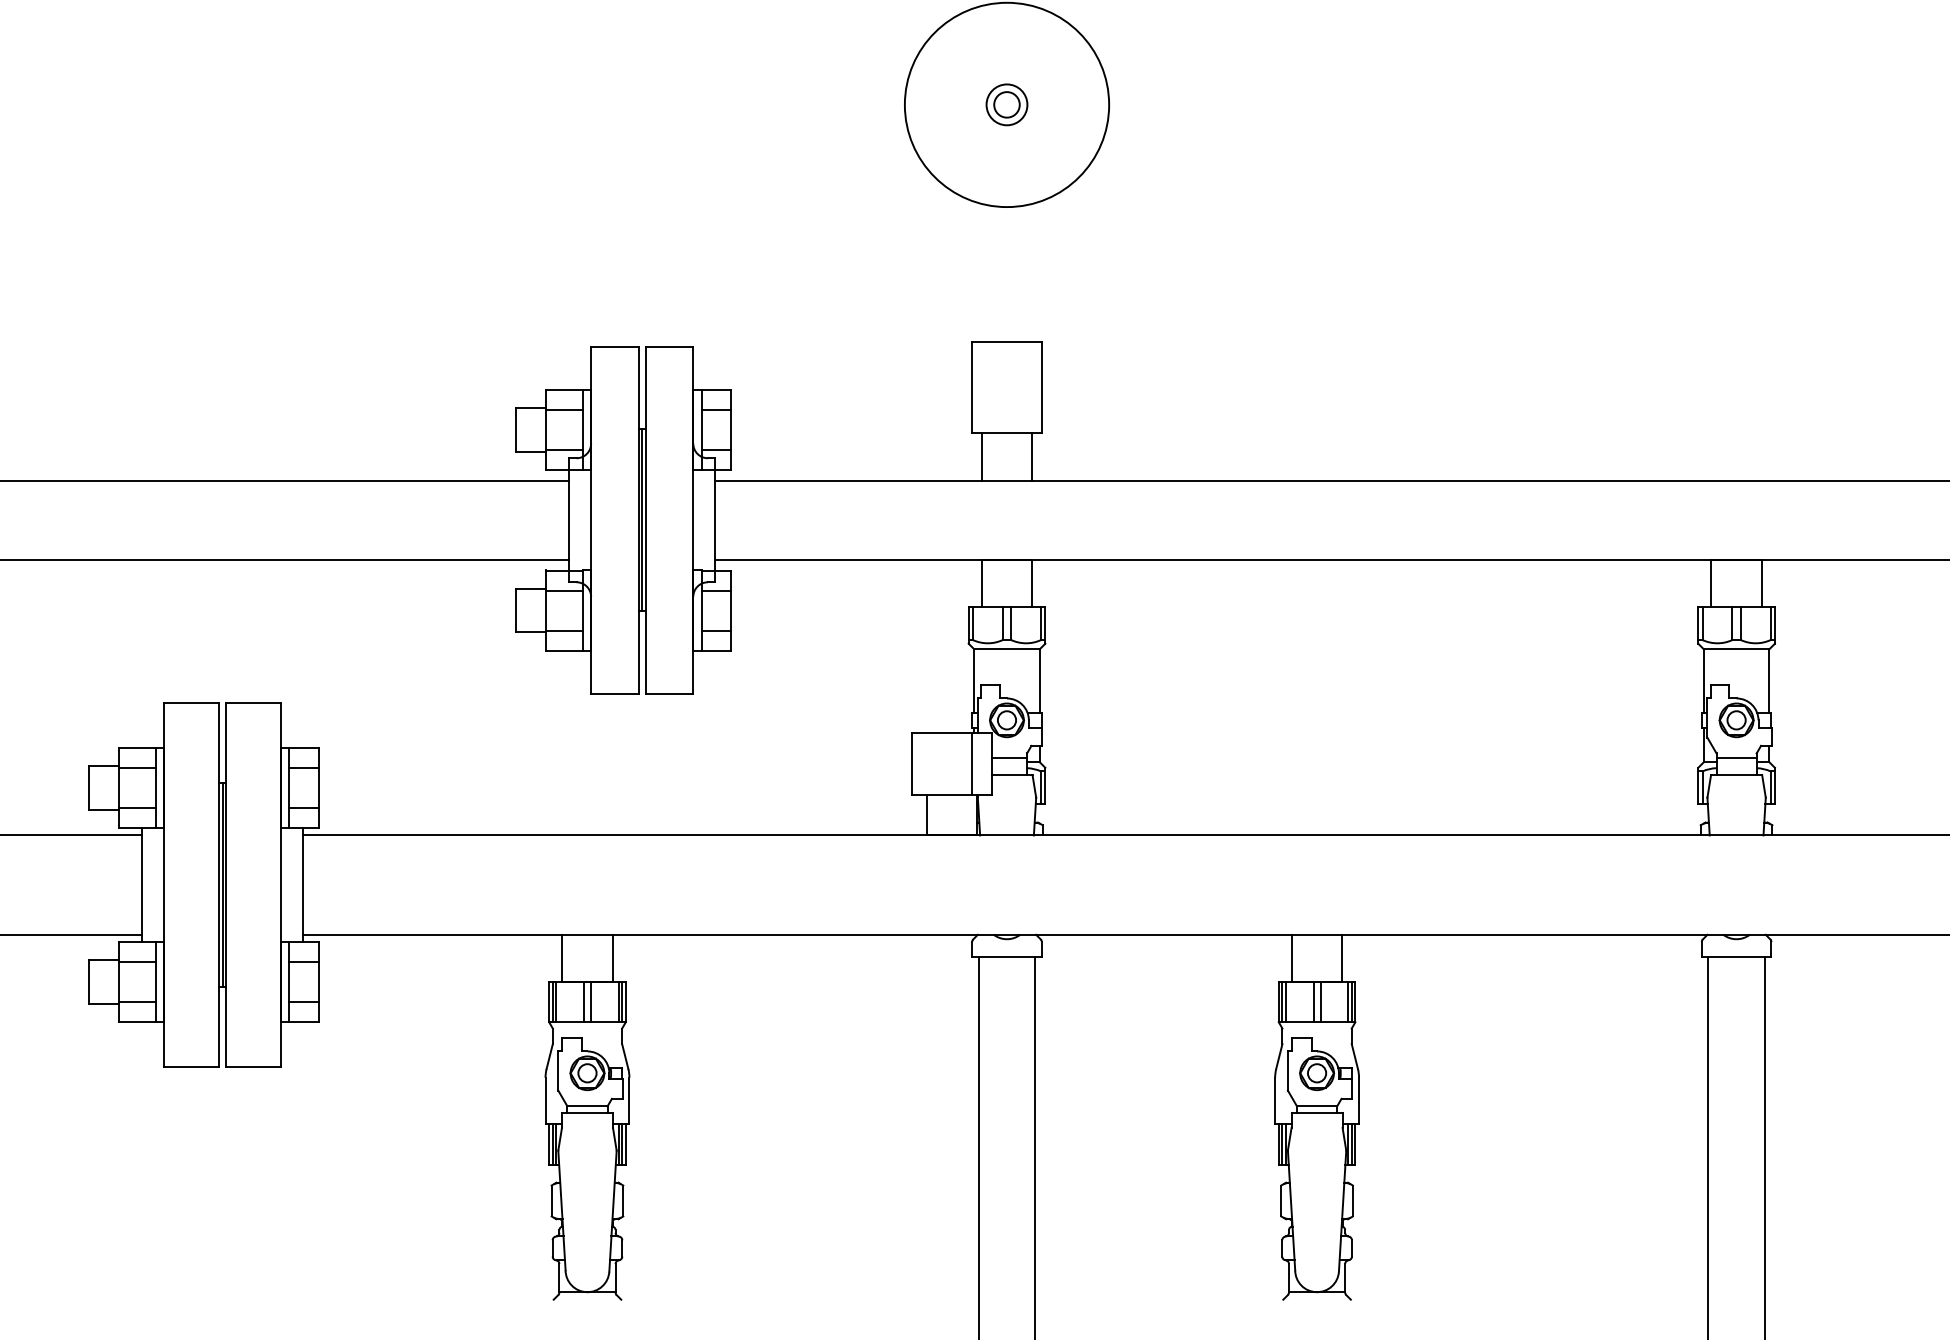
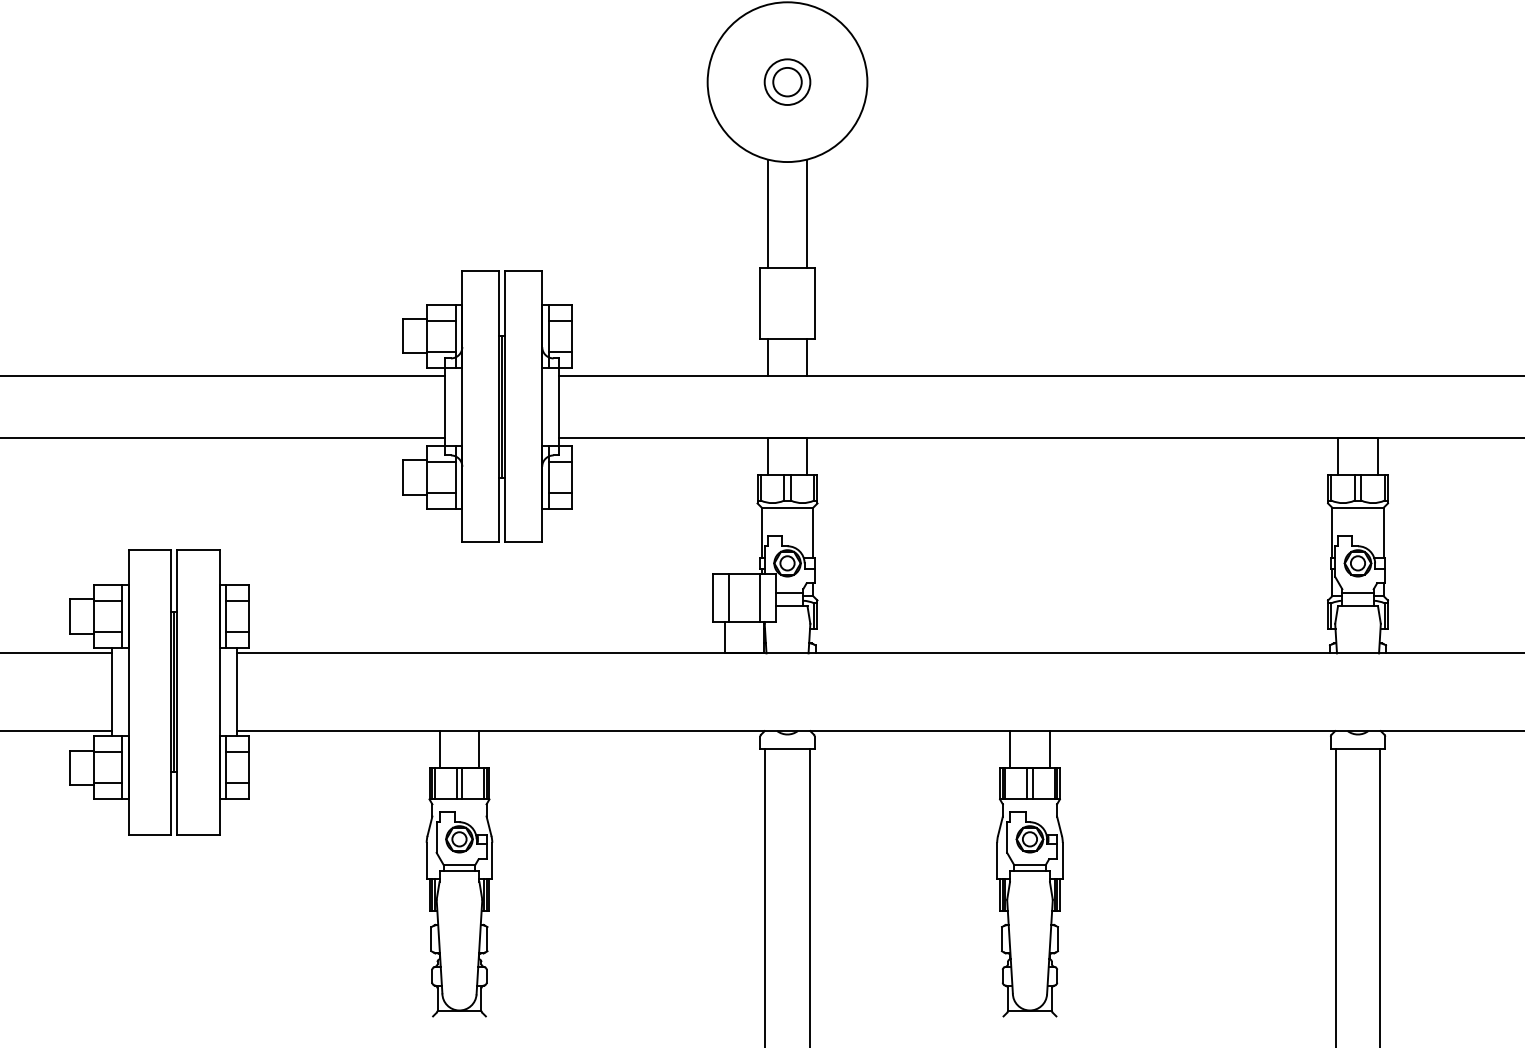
part: (1006, 104) -> (787, 81), size x1.43
line: (981, 272) -> (767, 213), added
line: (1032, 272) -> (807, 213), added
line: (932, 763) -> (729, 597), added

